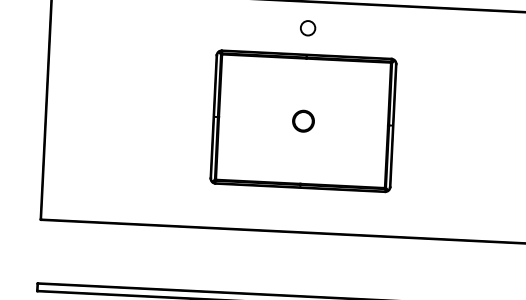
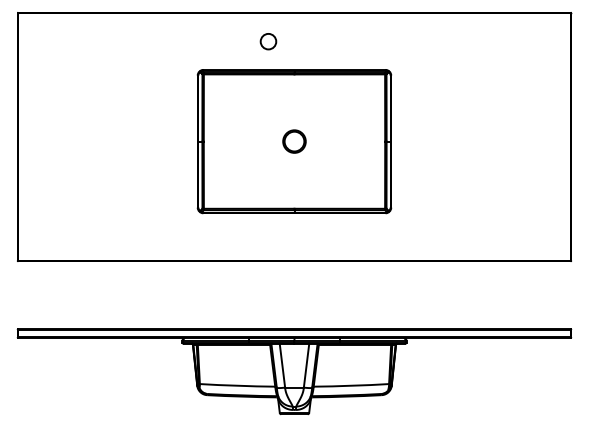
circle: (308, 28) -> (268, 41), moved

